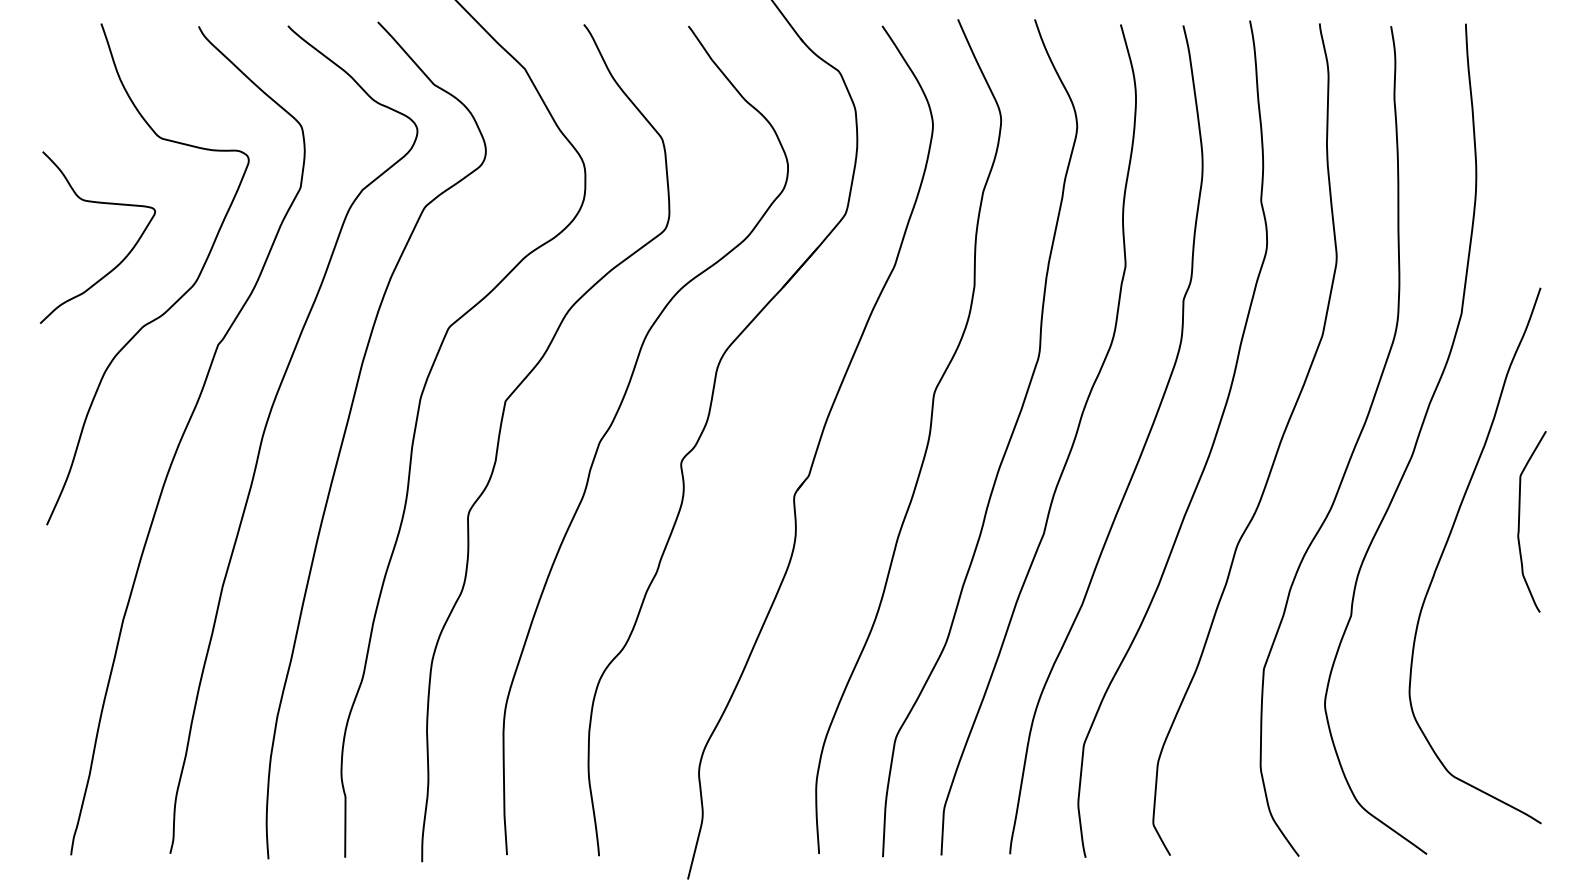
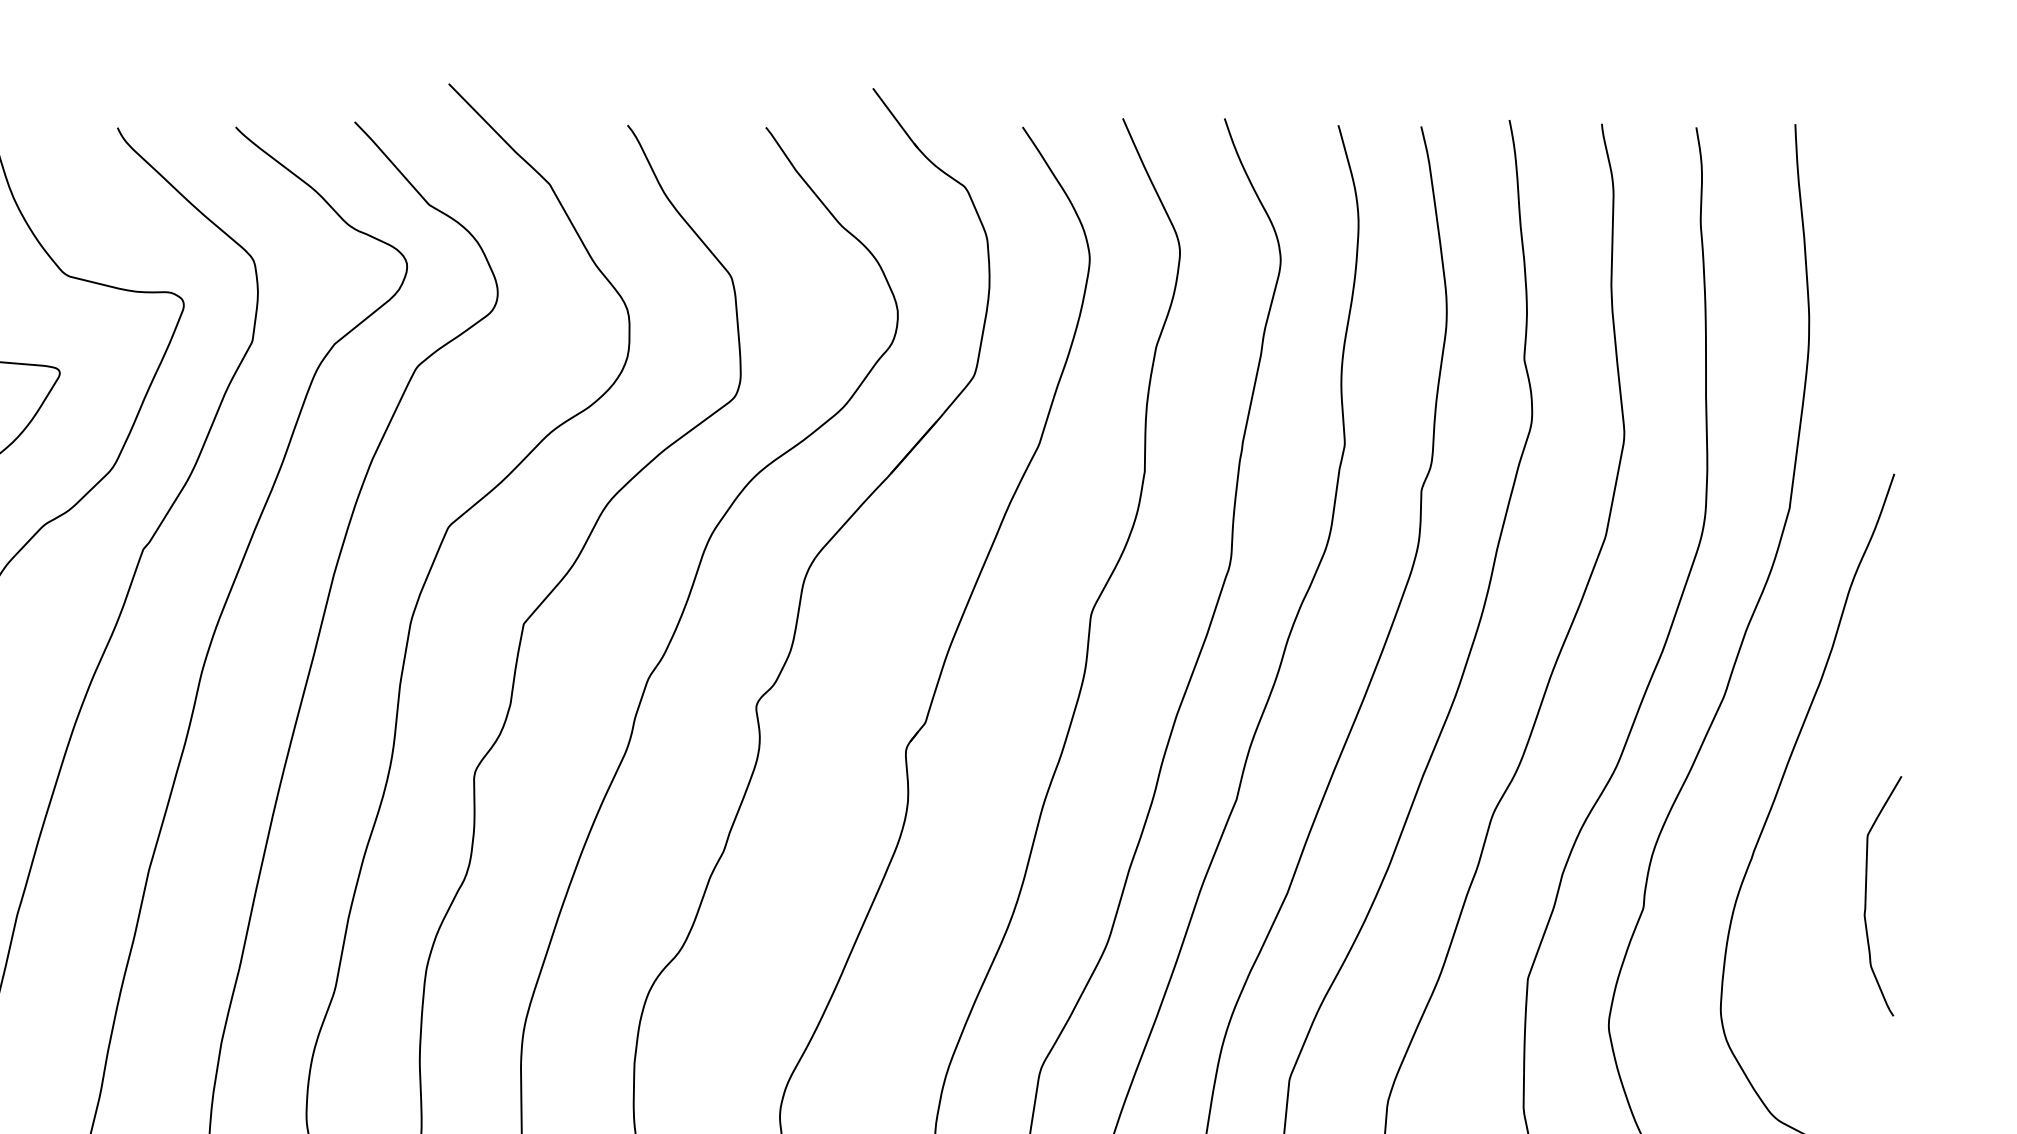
curve: (1519, 521) -> (1866, 895), moved

